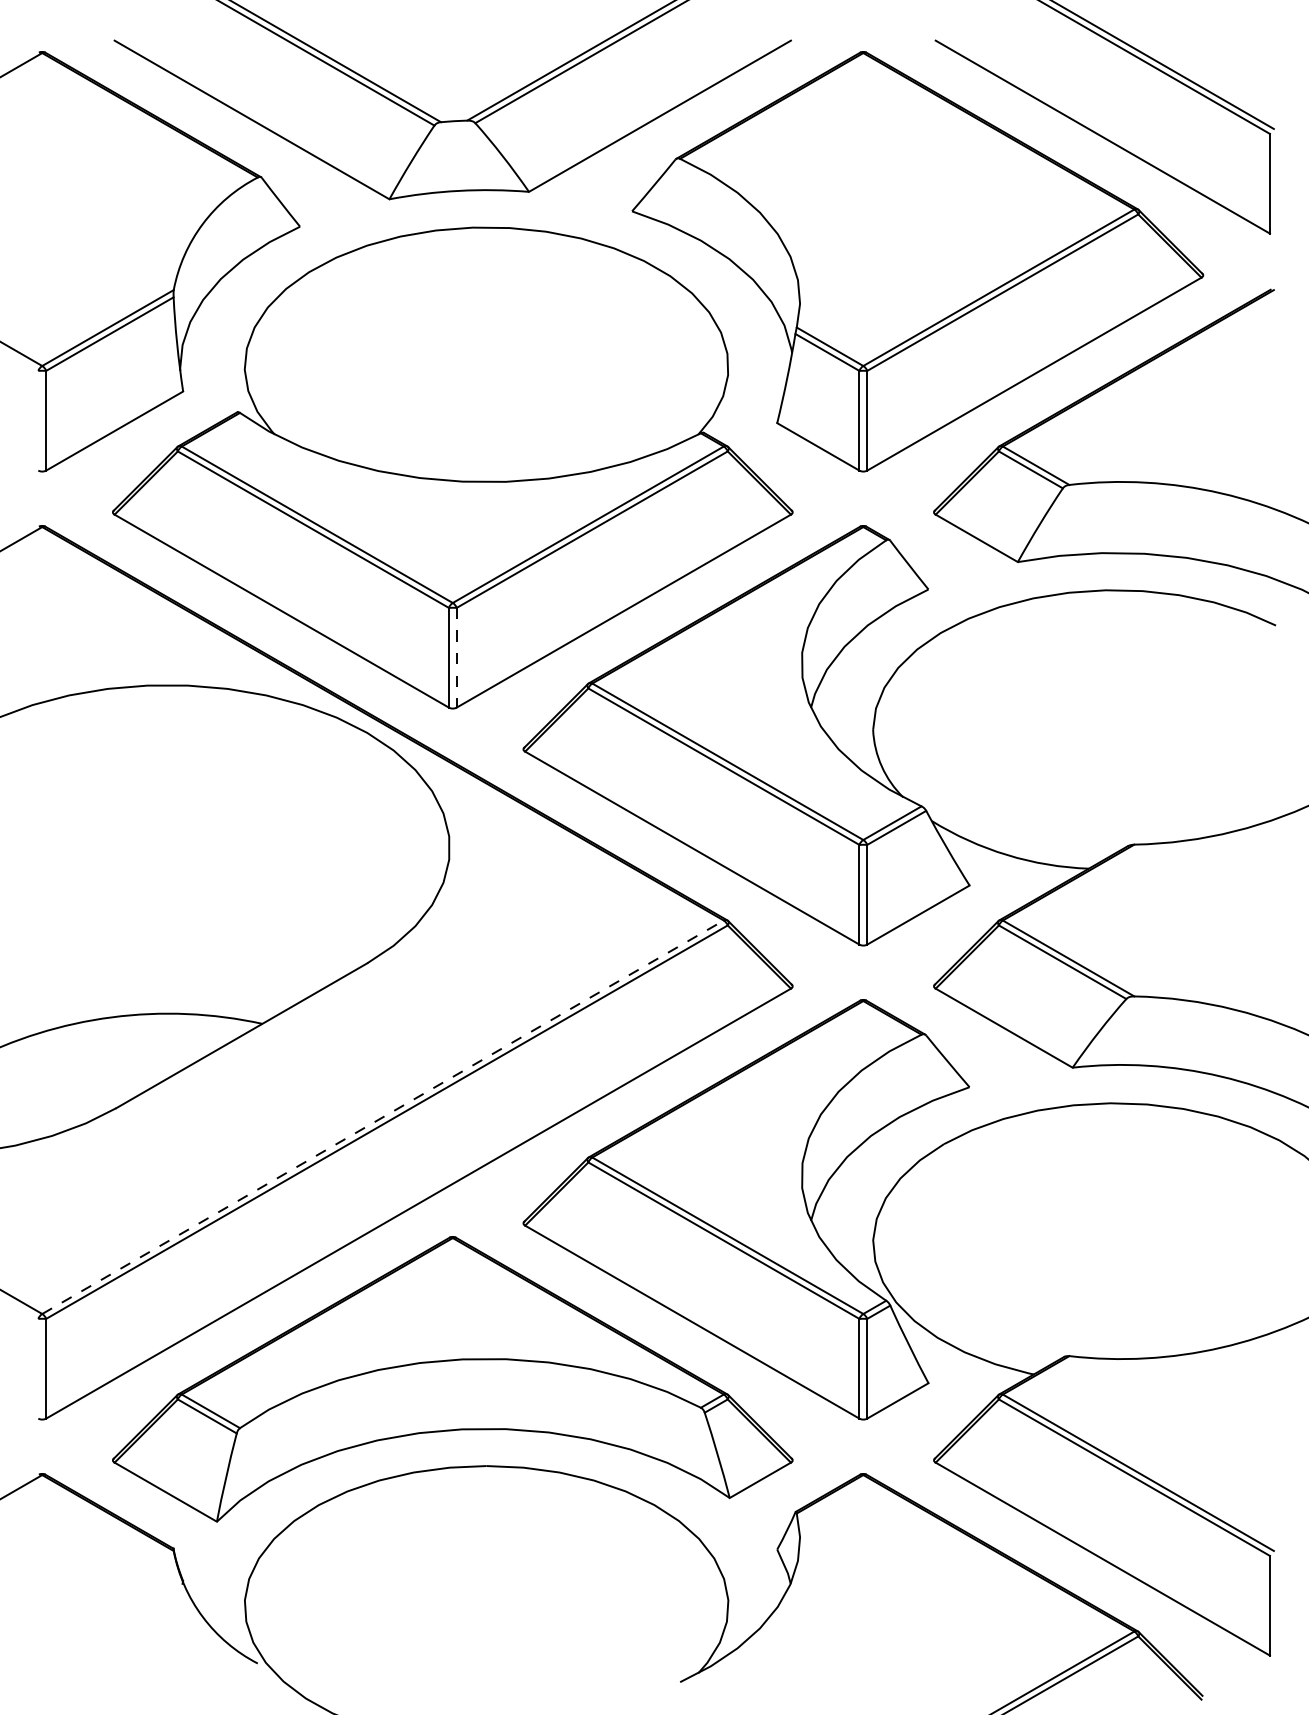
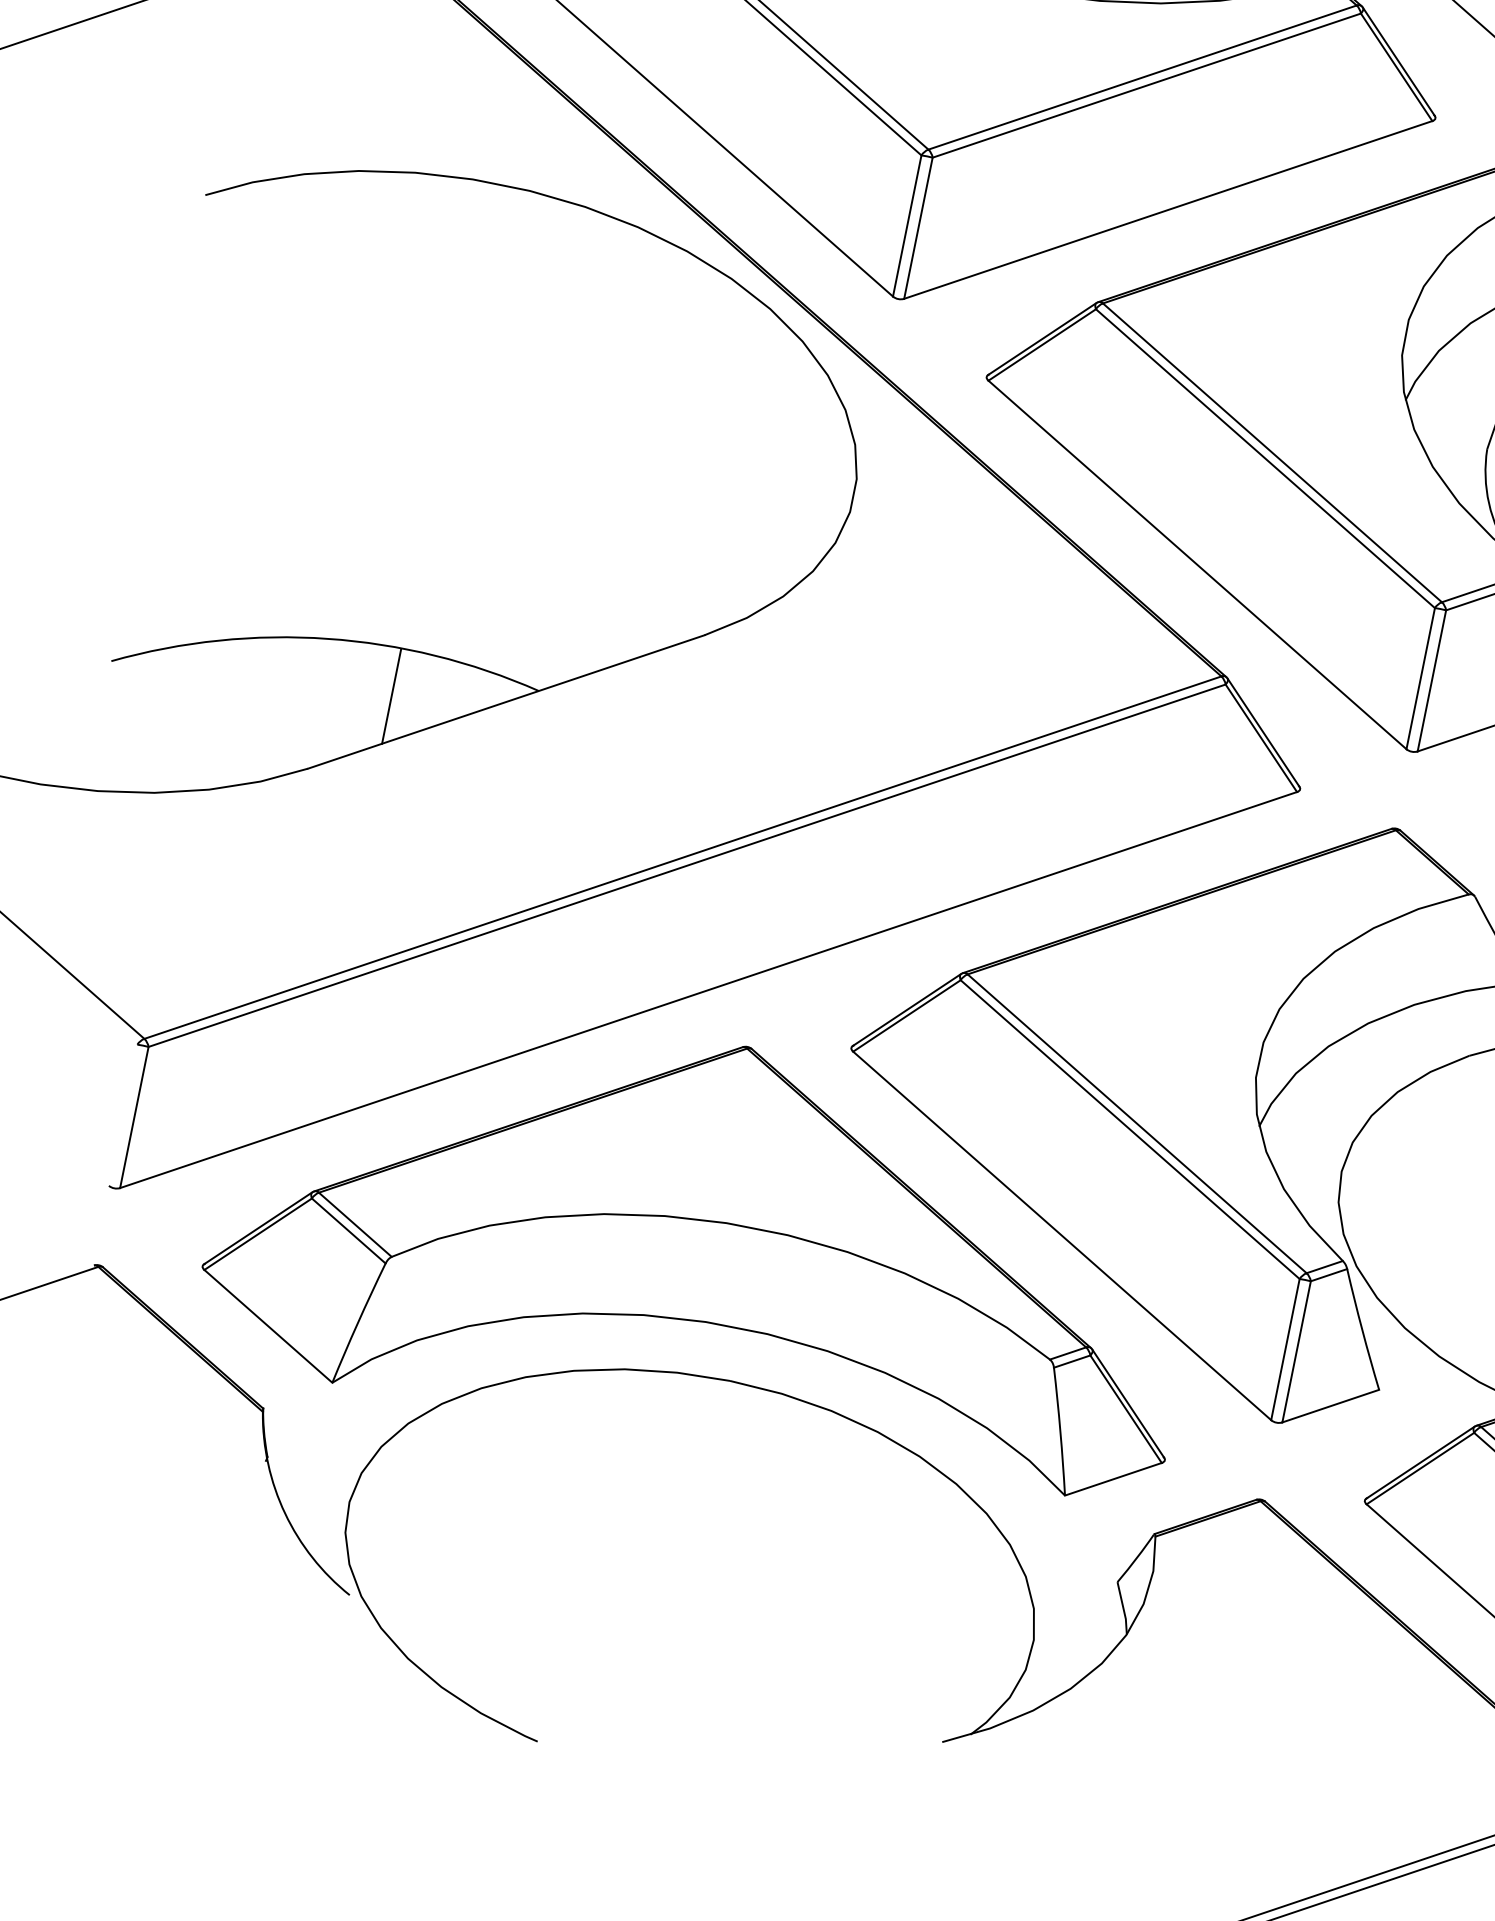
line: (456, 657) -> (918, 227), dashed -> solid
line: (163, 1047) -> (392, 696), added
line: (383, 1117) -> (683, 858), dashed -> solid

